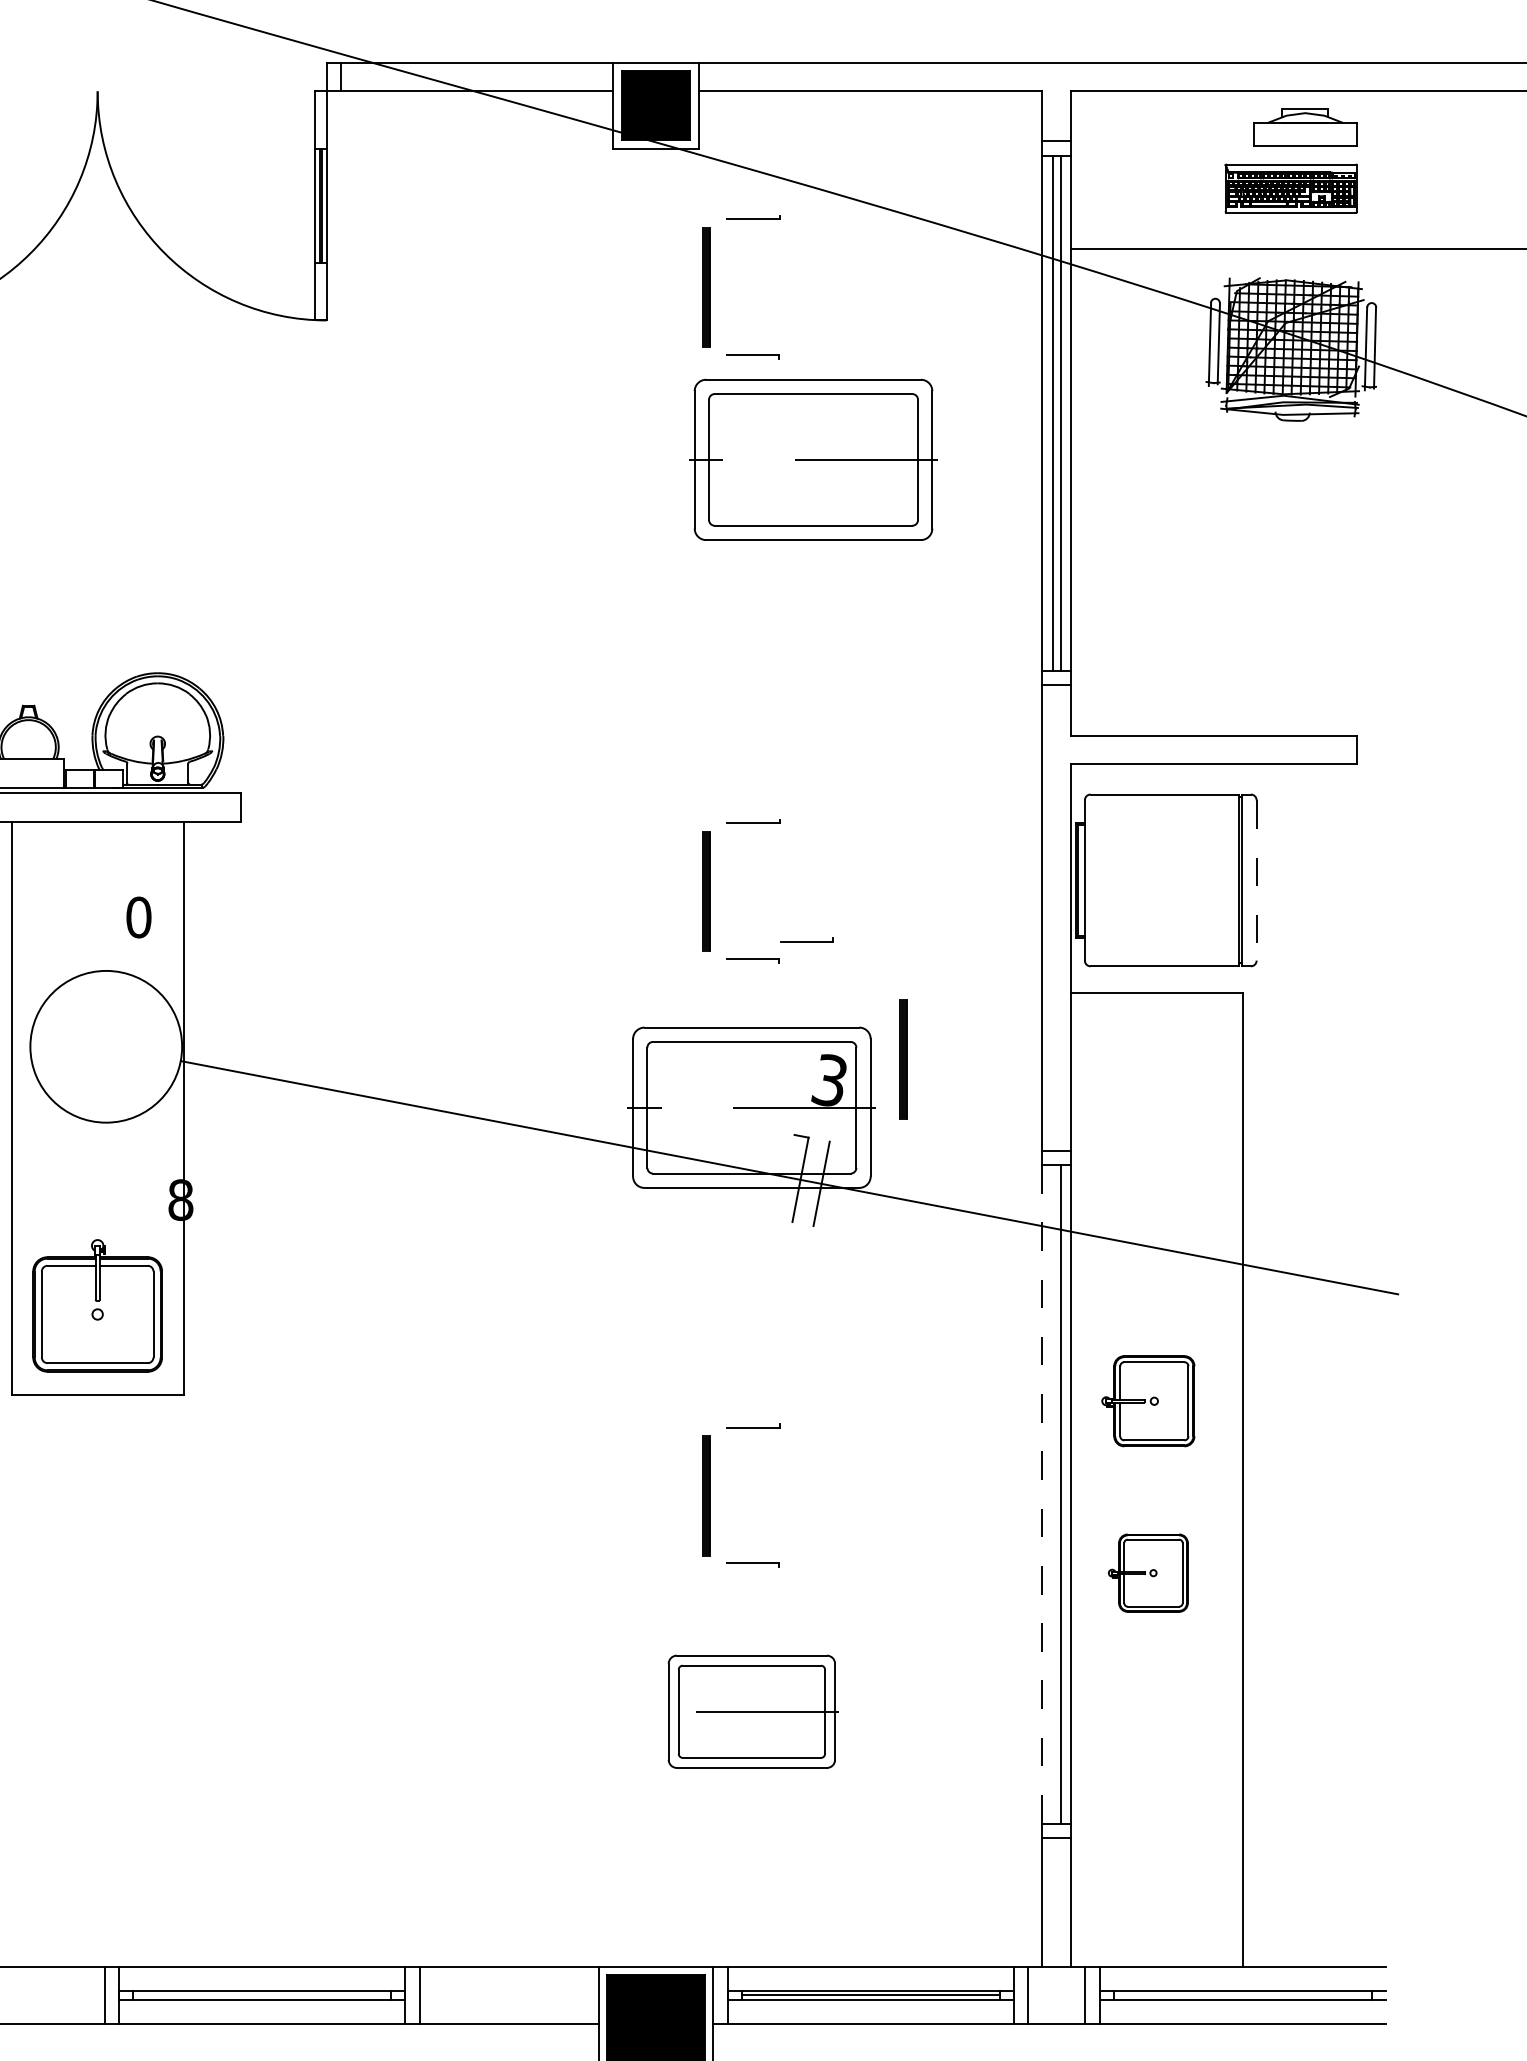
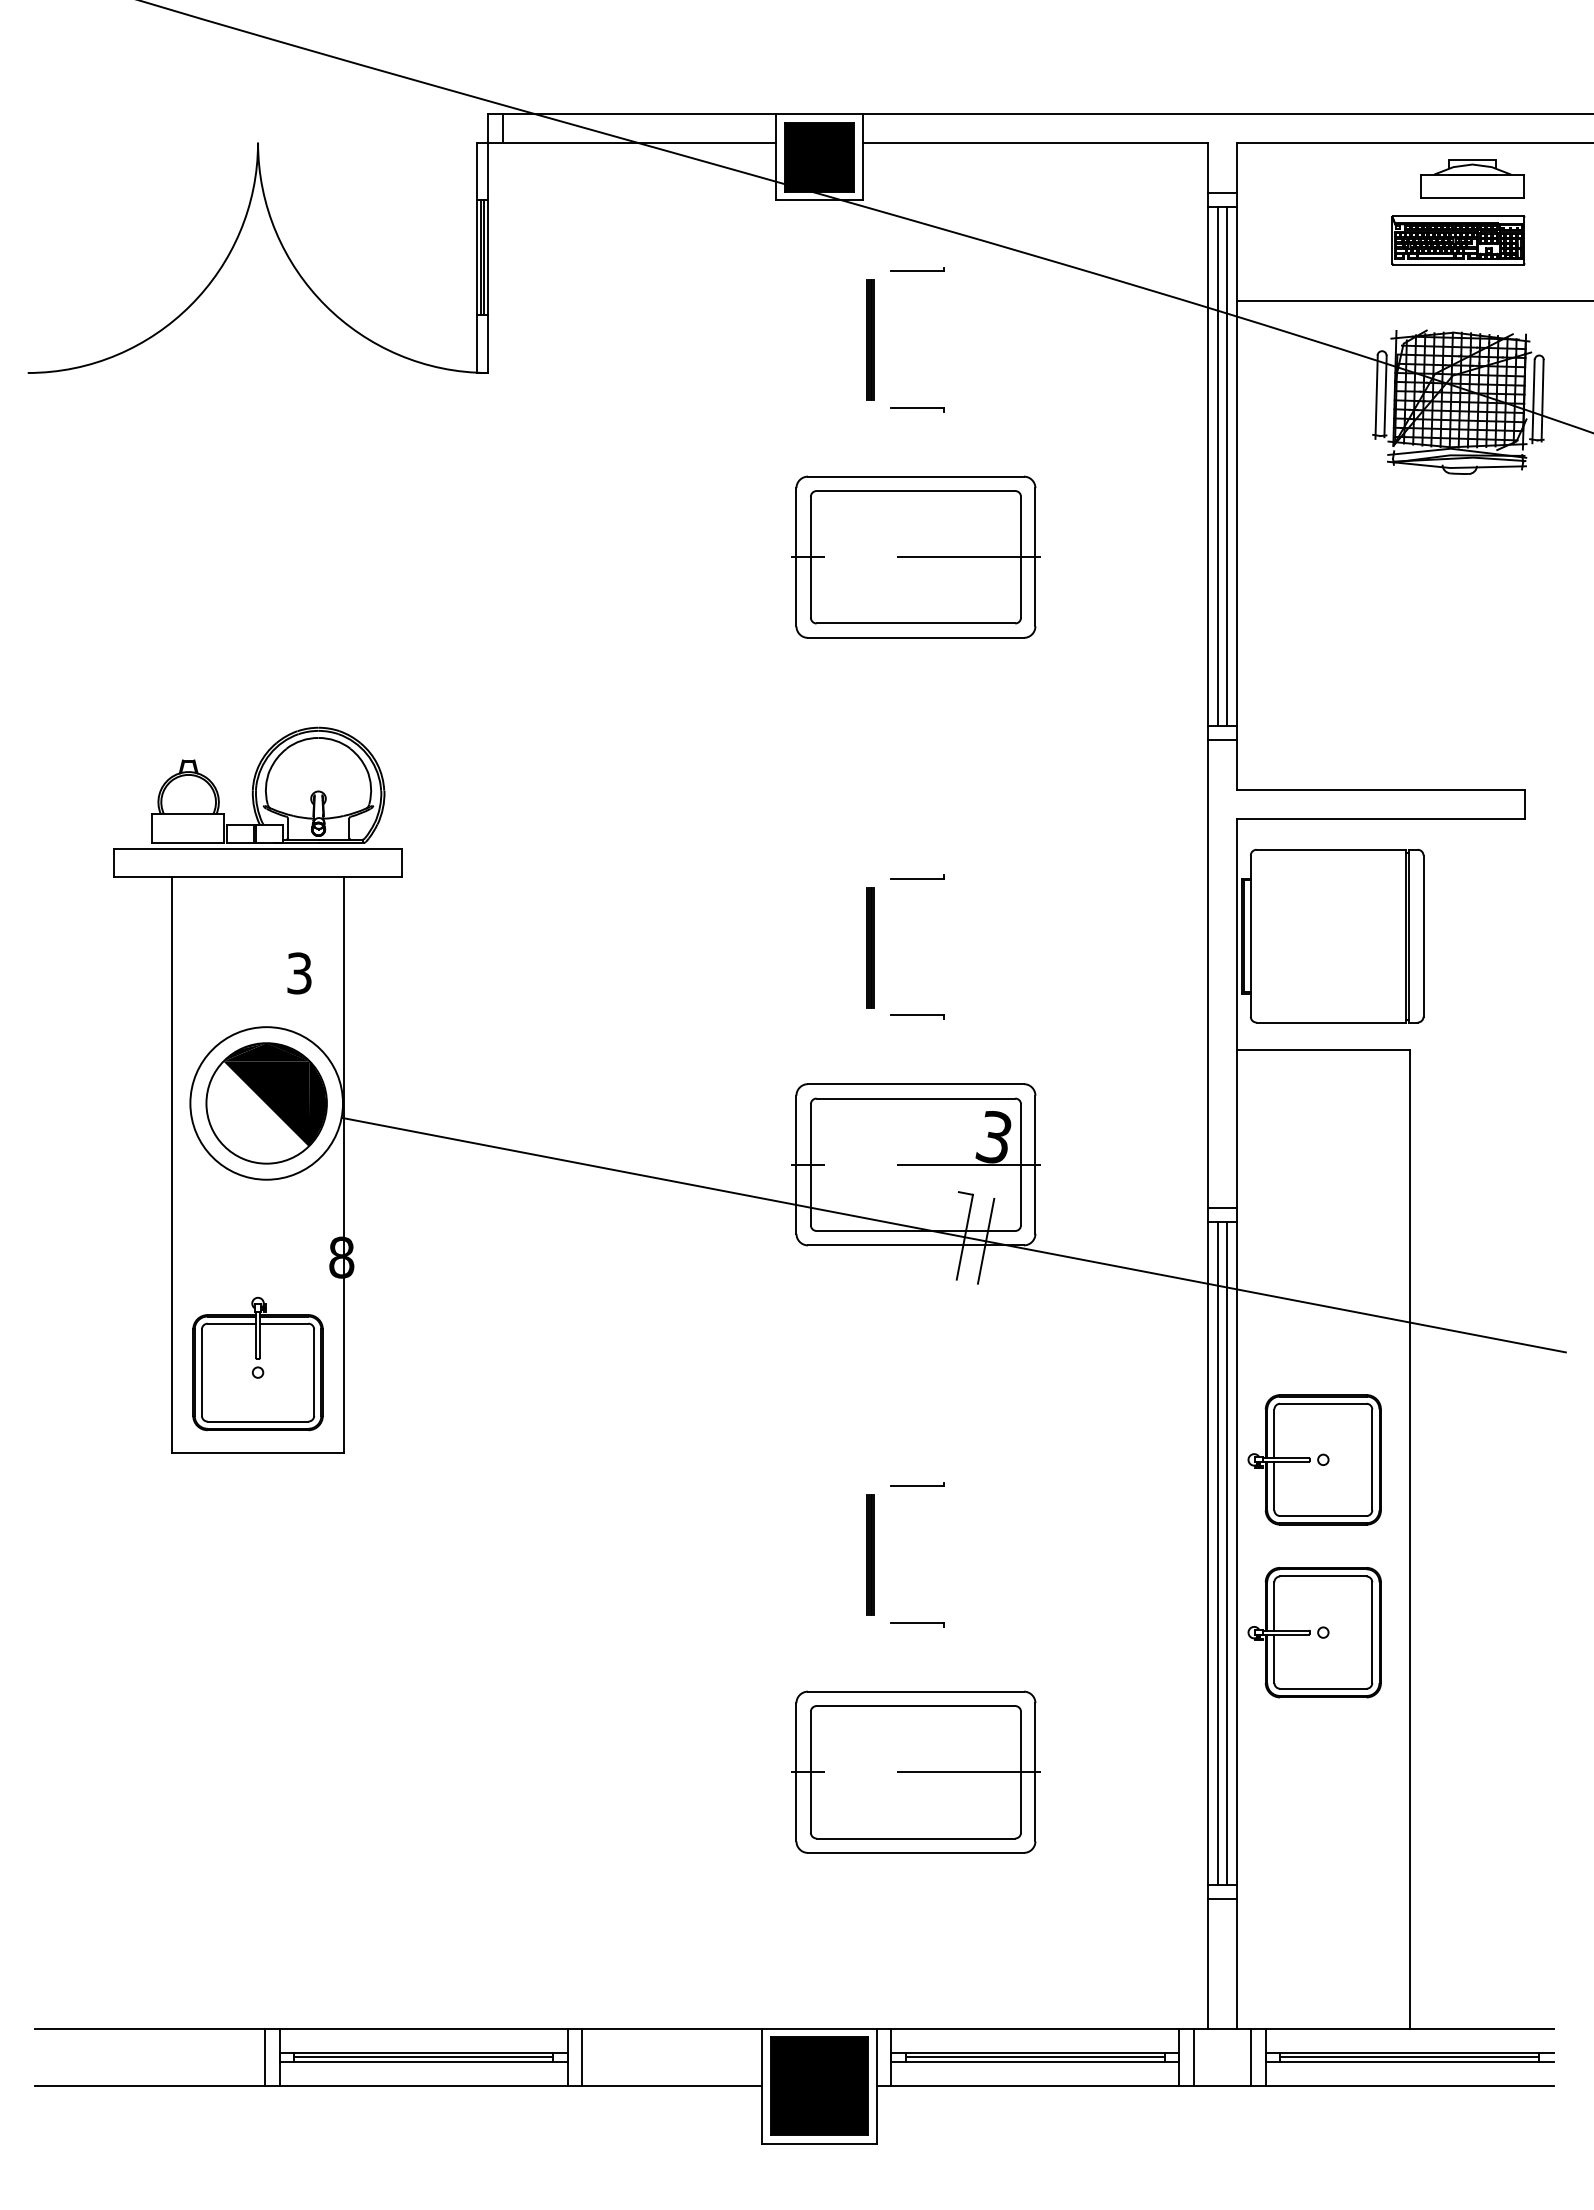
part: (813, 459) -> (915, 556), moved
line: (1256, 880) -> (1423, 936), dashed -> solid
text: (138, 917) -> (299, 973), 0 -> 3
part: (807, 939) -> (971, 995), removed
part: (106, 1046) -> (266, 1103), added
part: (903, 1058) -> (1068, 1115), removed
part: (1148, 1400) -> (1314, 1459), size x1.43
line: (1042, 1494) -> (1208, 1553), dashed -> solid
line: (1052, 1494) -> (1218, 1553), added
part: (1148, 1572) -> (1314, 1632), size x1.67
part: (751, 1711) -> (915, 1771), size x1.43
line: (262, 1995) -> (423, 2057), added
line: (1242, 1995) -> (1409, 2057), added

